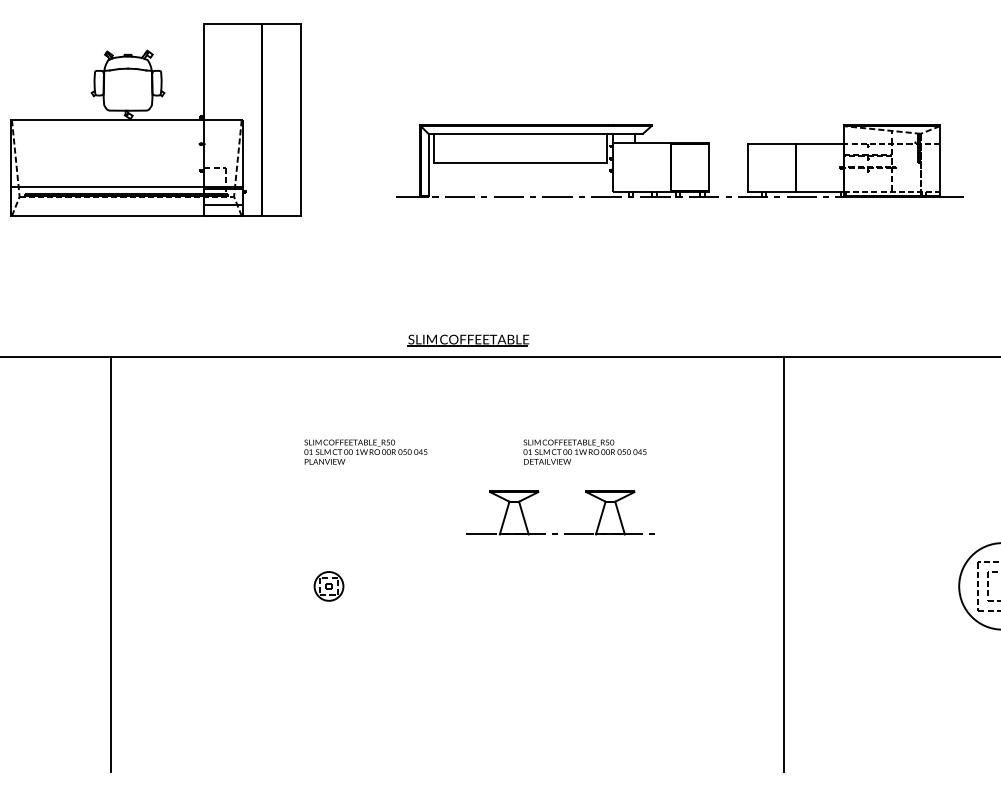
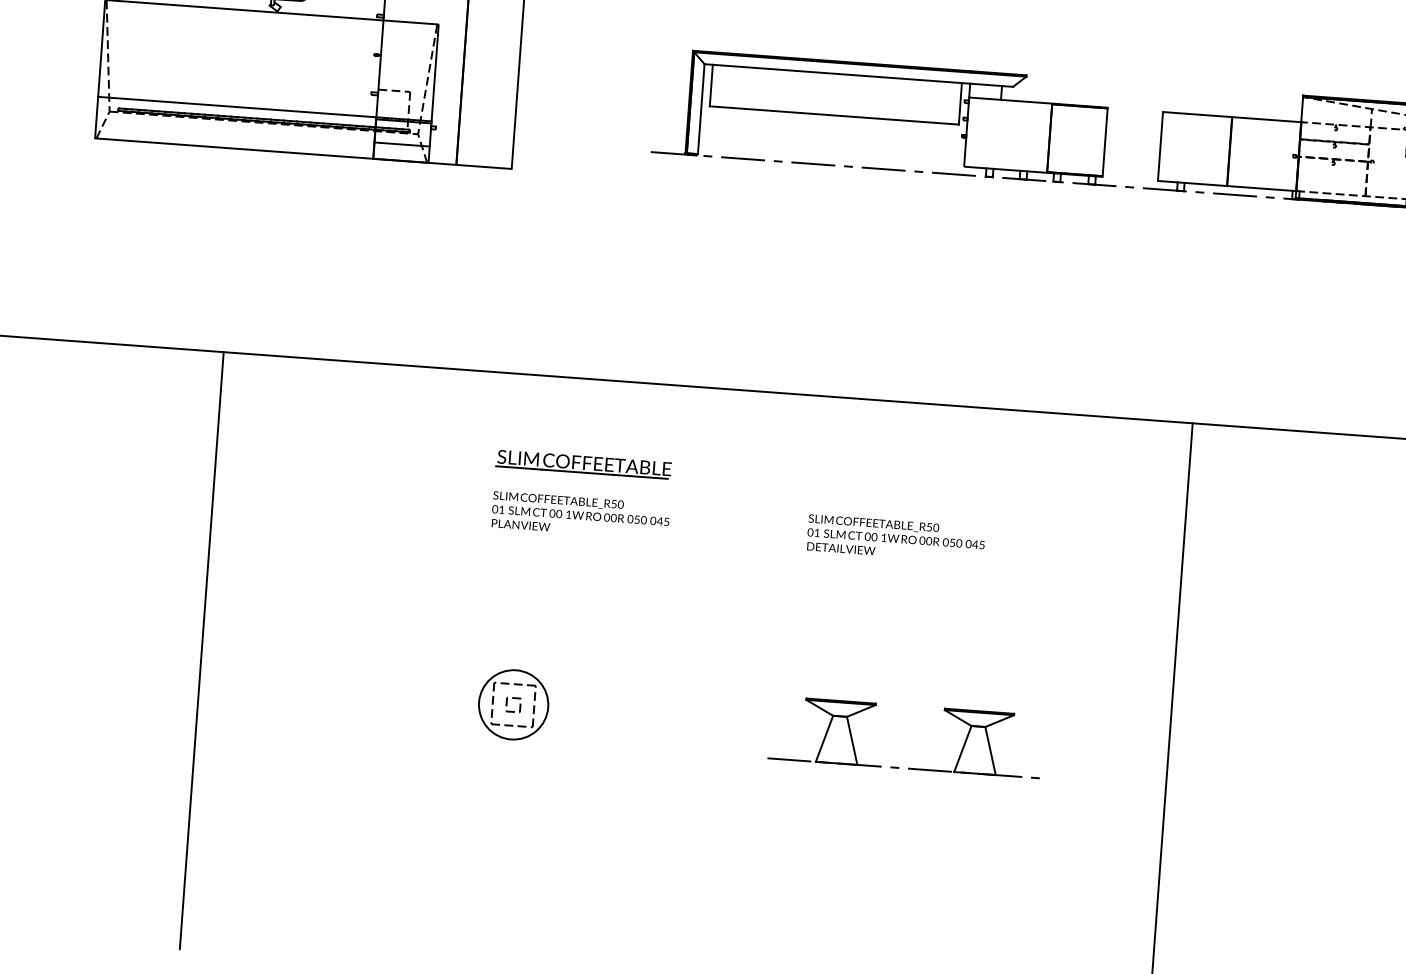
part: (468, 340) -> (584, 464), moved
part: (557, 533) -> (898, 766), moved
part: (328, 586) -> (512, 704), size x1.67

